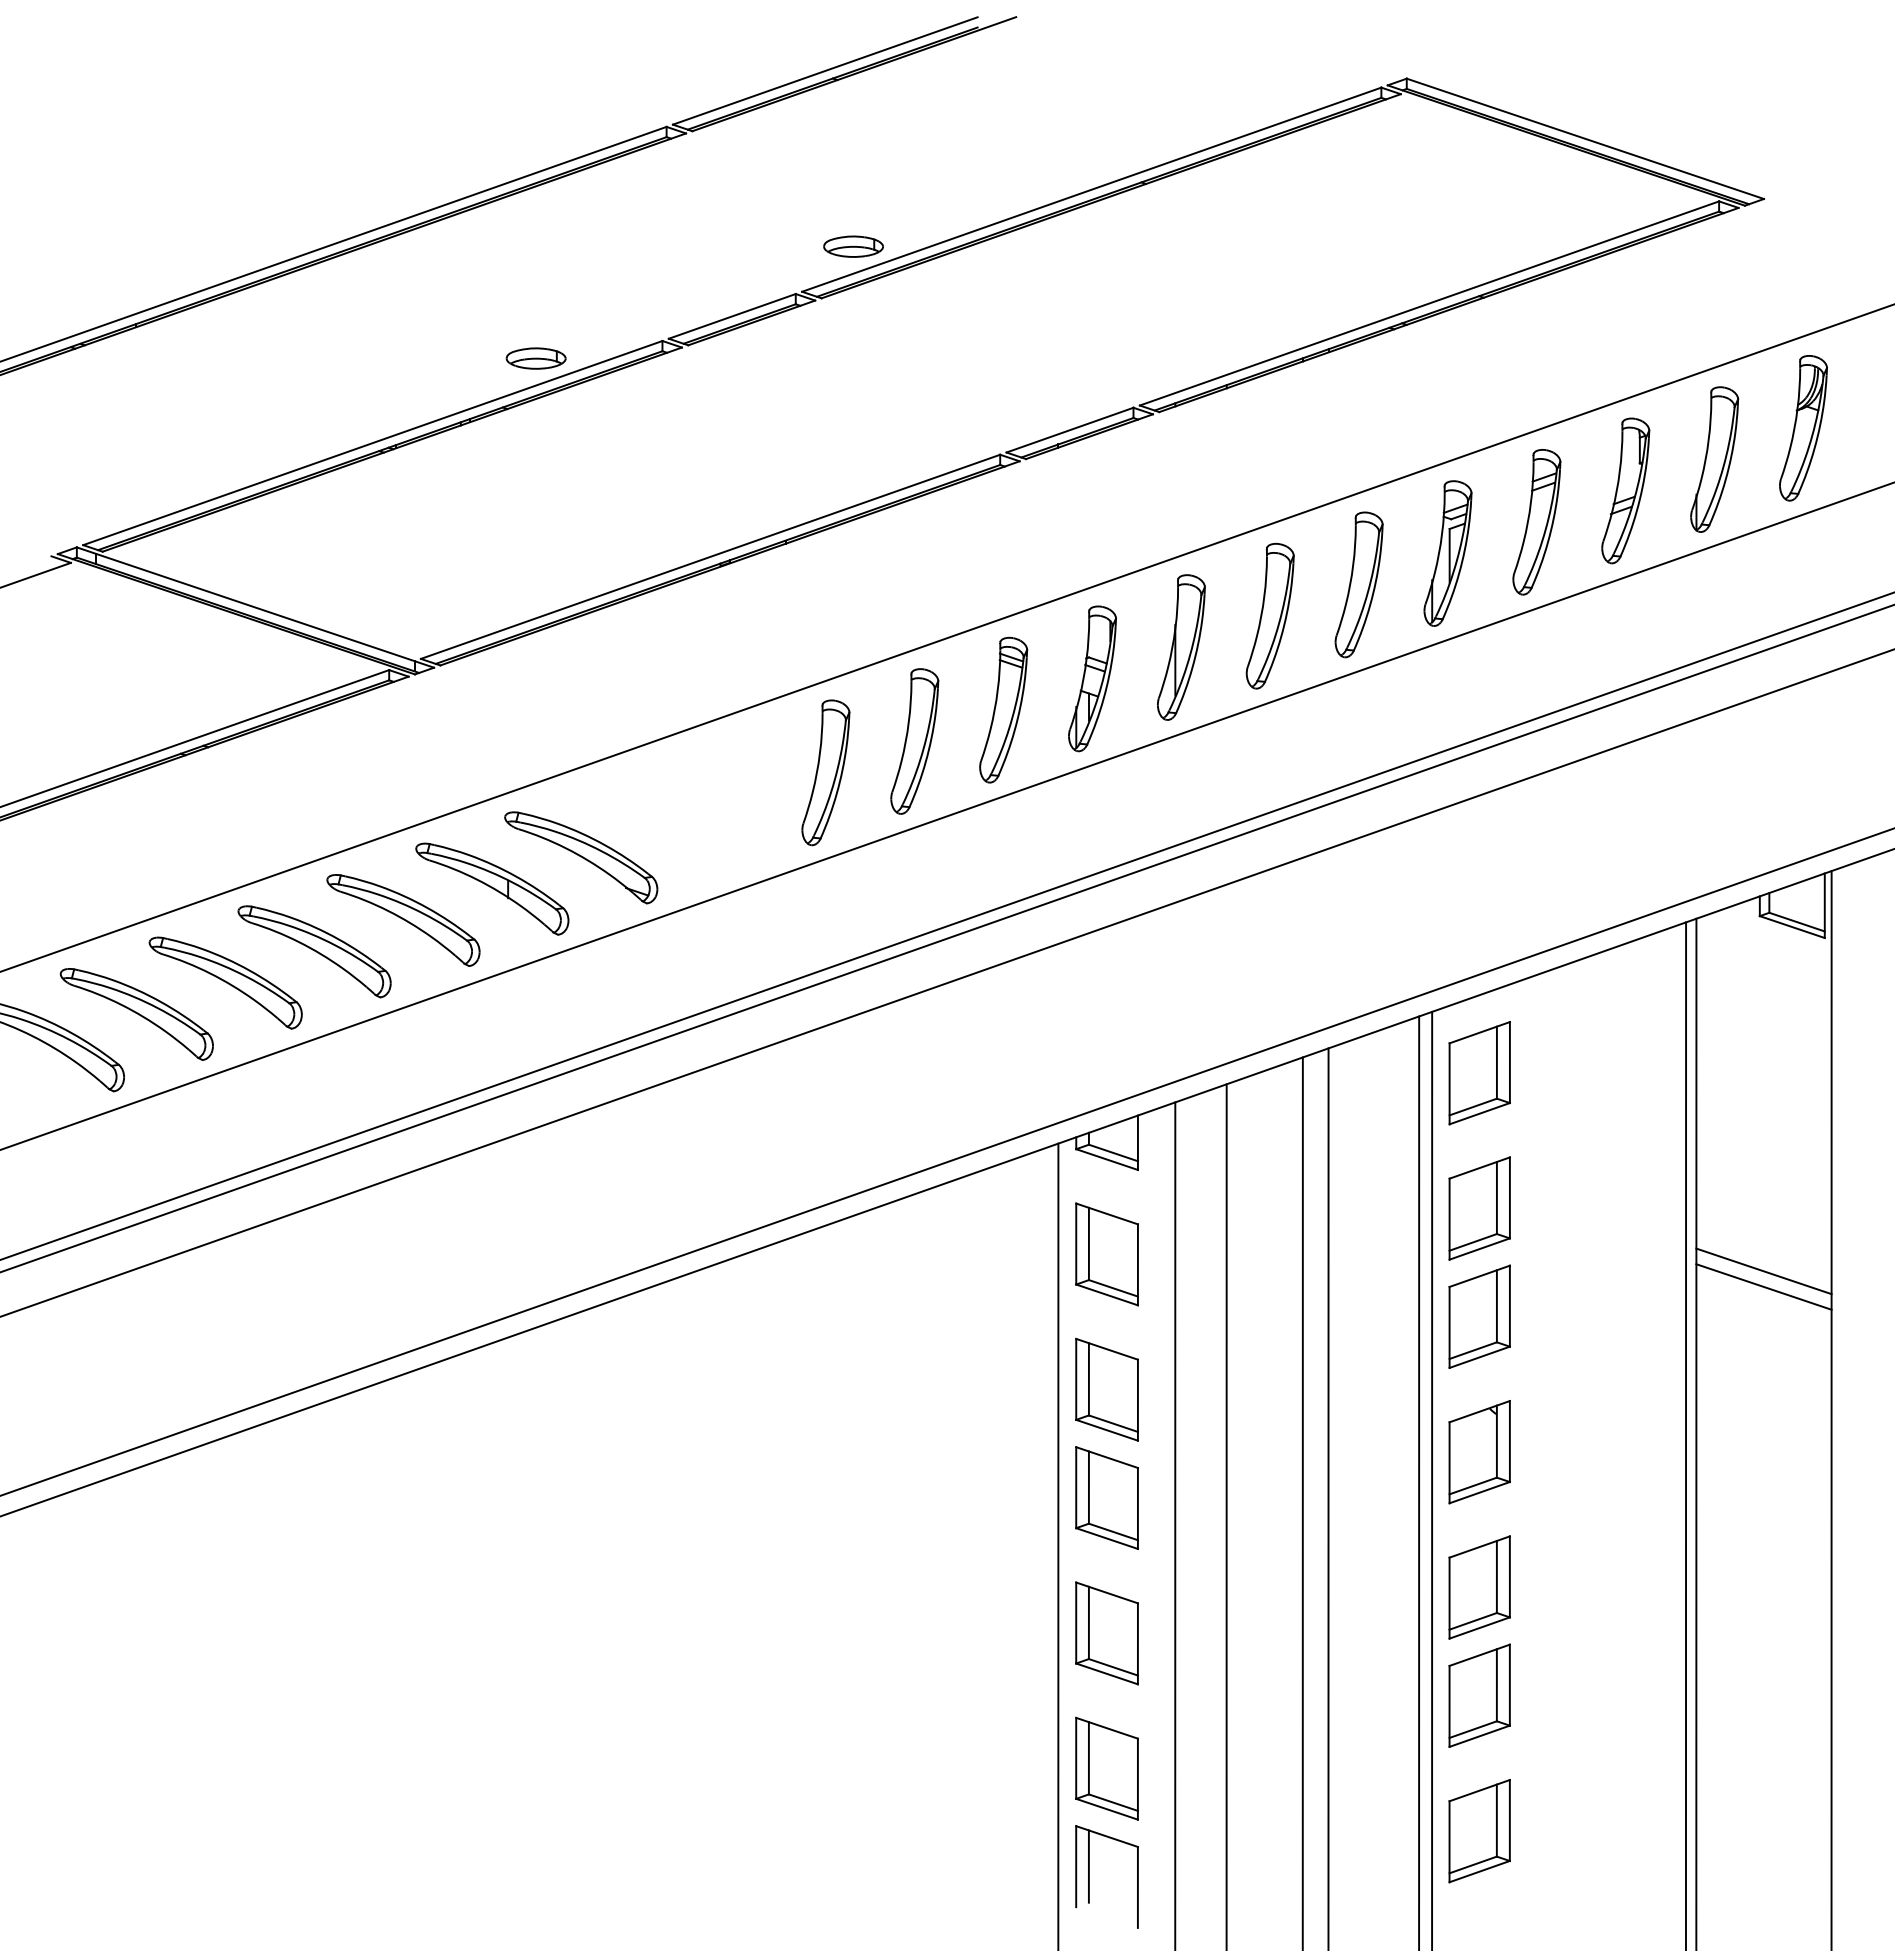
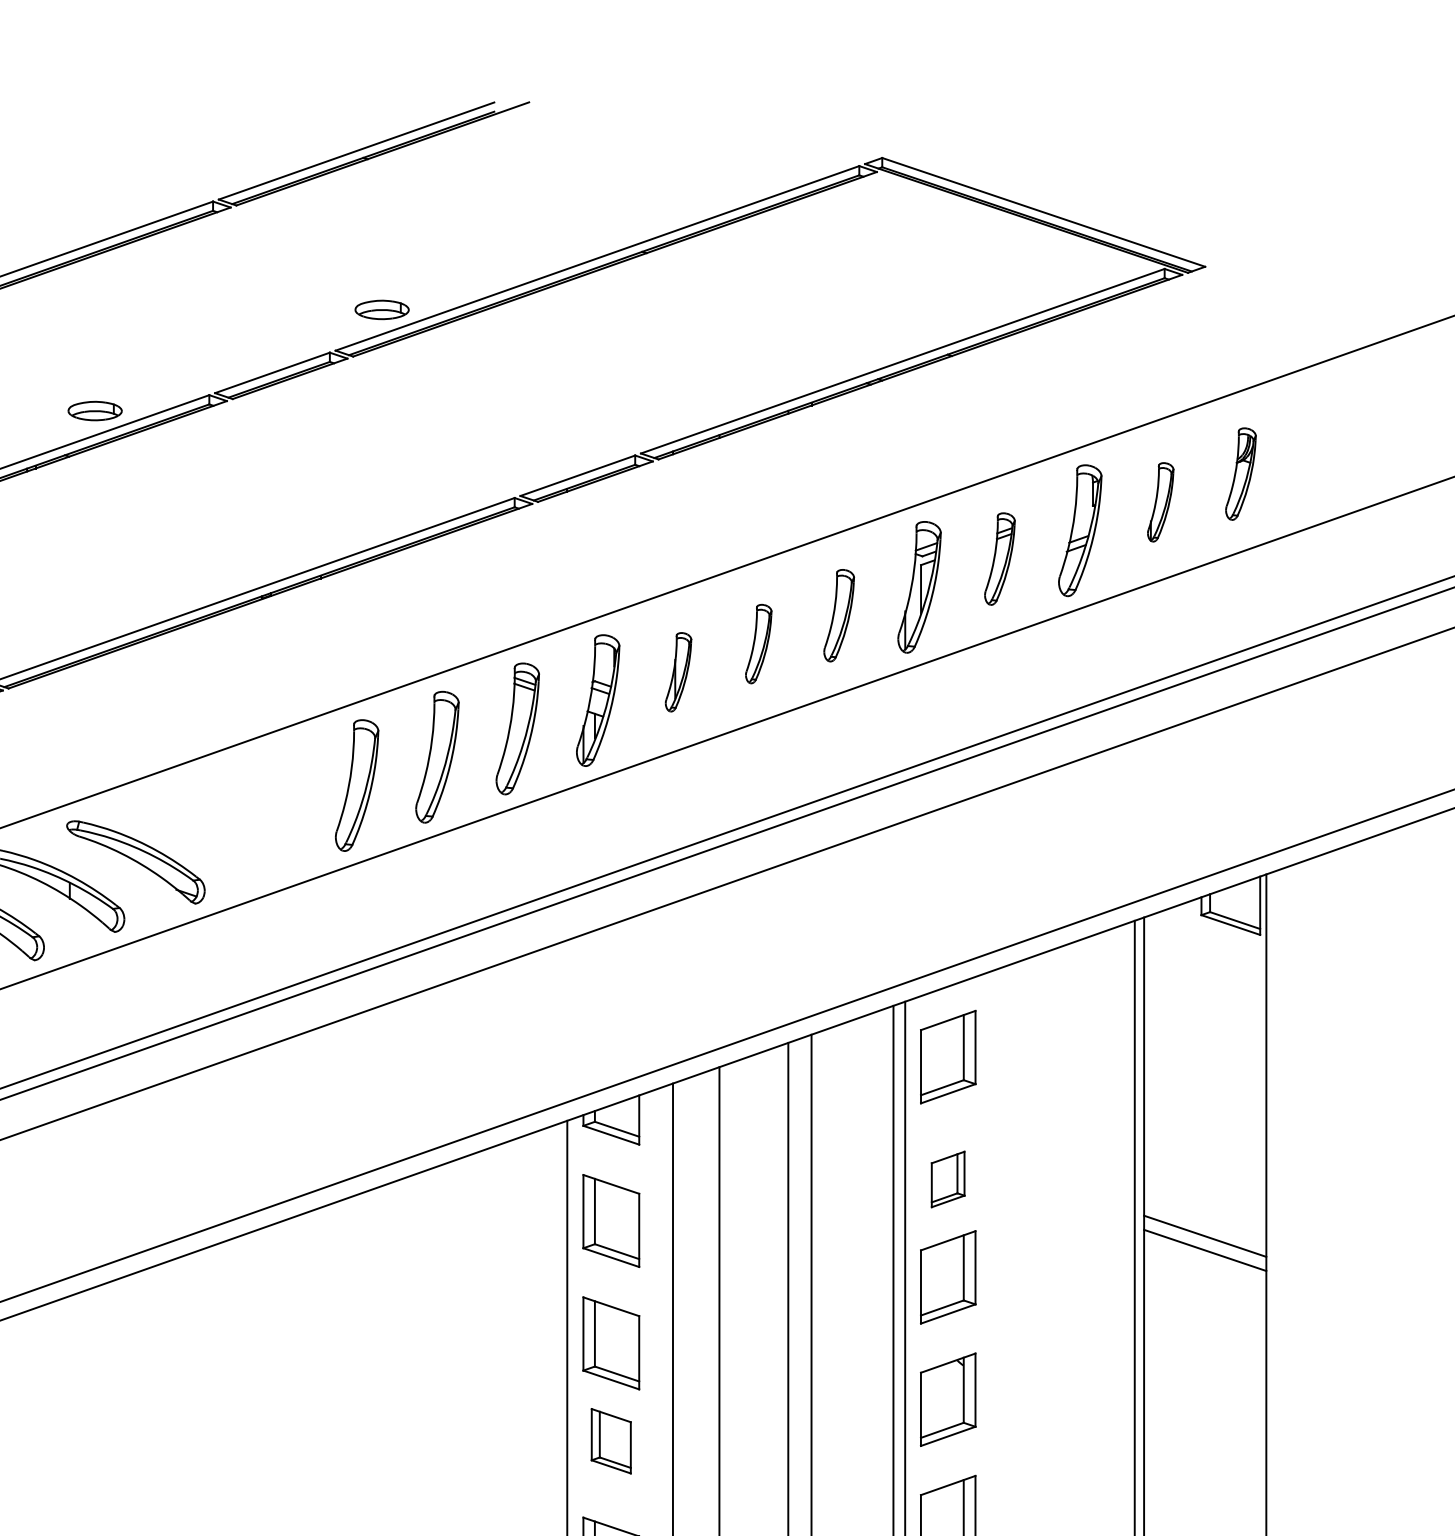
part: (1803, 428) -> (1240, 474), size x0.7
part: (1714, 459) -> (1160, 502), size x0.6
part: (1536, 522) -> (999, 559), size x0.7
part: (1358, 584) -> (838, 615), size x0.7
part: (1269, 616) -> (758, 644), size x0.6
part: (1181, 647) -> (678, 672), size x0.6
part: (1479, 1208) -> (948, 1179), size x0.6
part: (1106, 1497) -> (610, 1440), size x0.7

